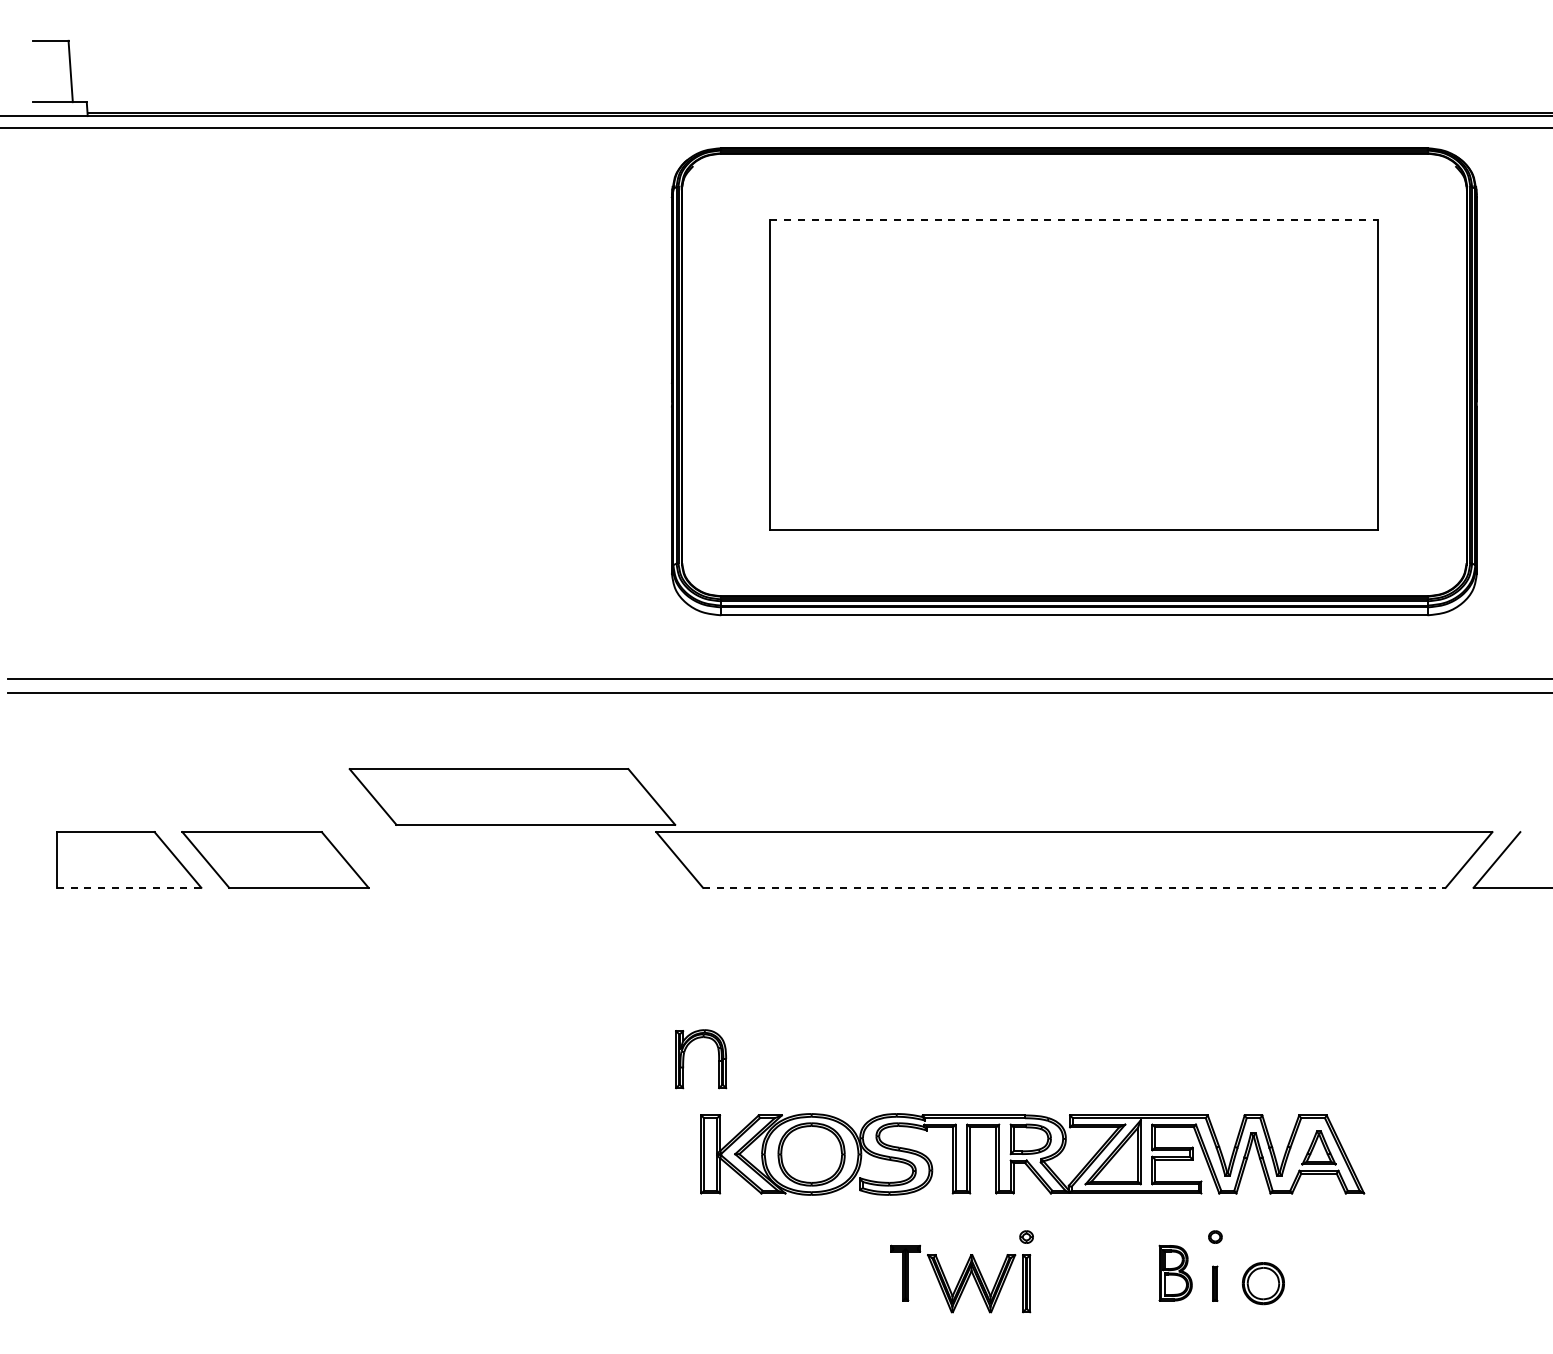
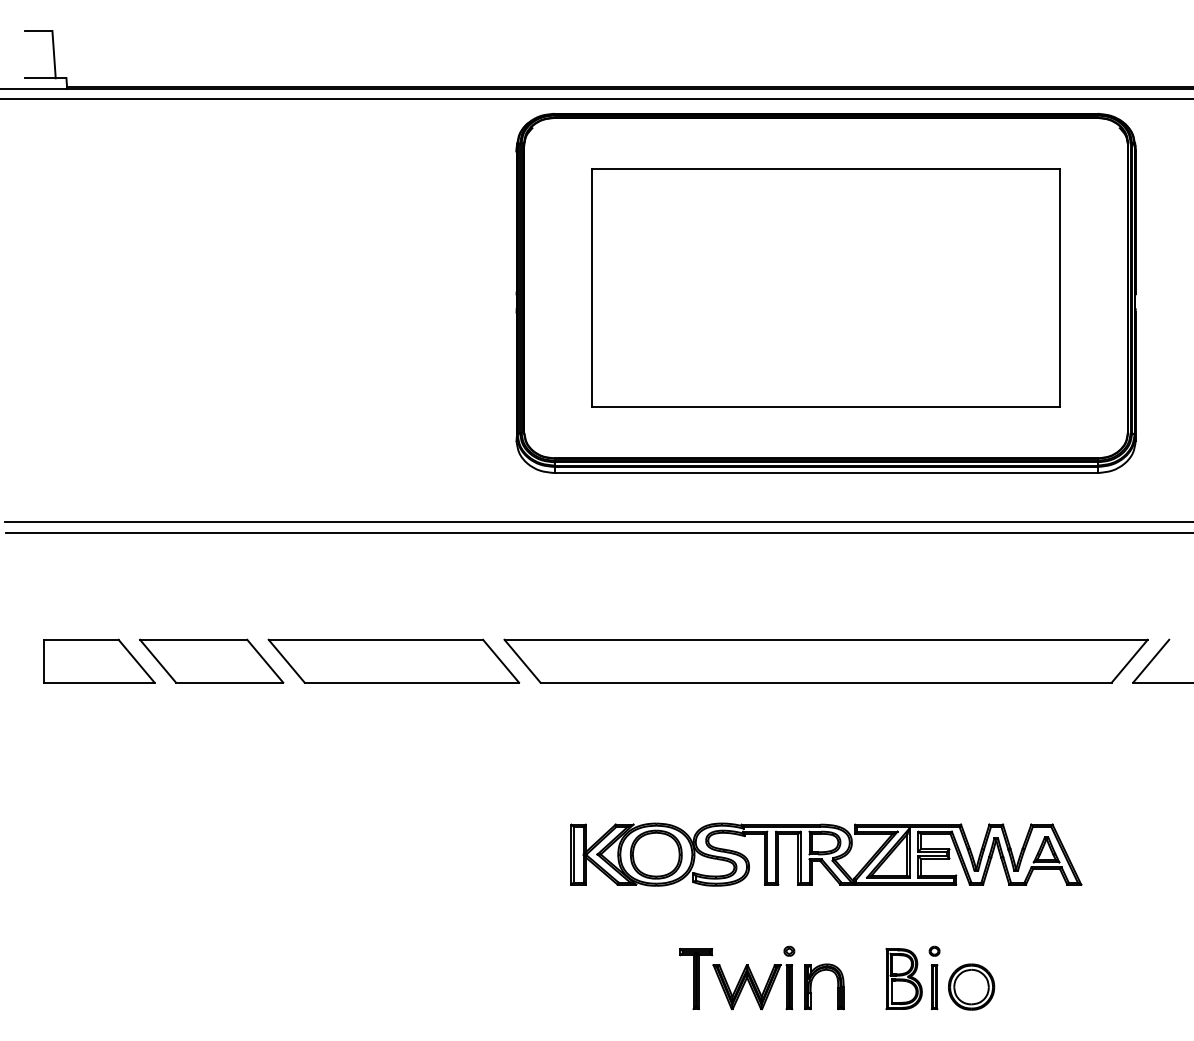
line: (1074, 220) -> (826, 169), dashed -> solid
part: (512, 796) -> (393, 660), moved
line: (129, 887) -> (99, 682), dashed -> solid
line: (1074, 887) -> (826, 682), dashed -> solid
part: (684, 1059) -> (811, 987), moved
part: (1032, 1154) -> (826, 854), moved
part: (905, 1273) -> (696, 979), size x1.43
part: (1175, 1273) -> (903, 979), size x1.43
part: (1214, 1283) -> (933, 987), size x1.67
part: (1263, 1283) -> (971, 987), size x1.43

